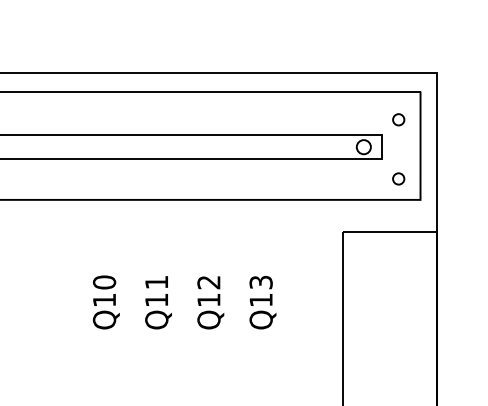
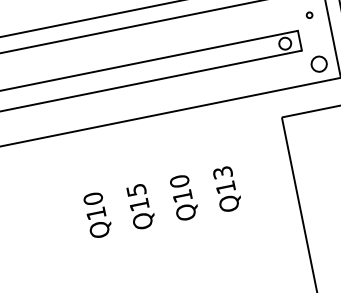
circle: (398, 119) -> (309, 15), size x0.6
circle: (398, 178) -> (319, 63), size x1.6
text: (156, 282) -> (136, 190), Q11 -> Q15
text: (208, 282) -> (179, 181), Q12 -> Q10

